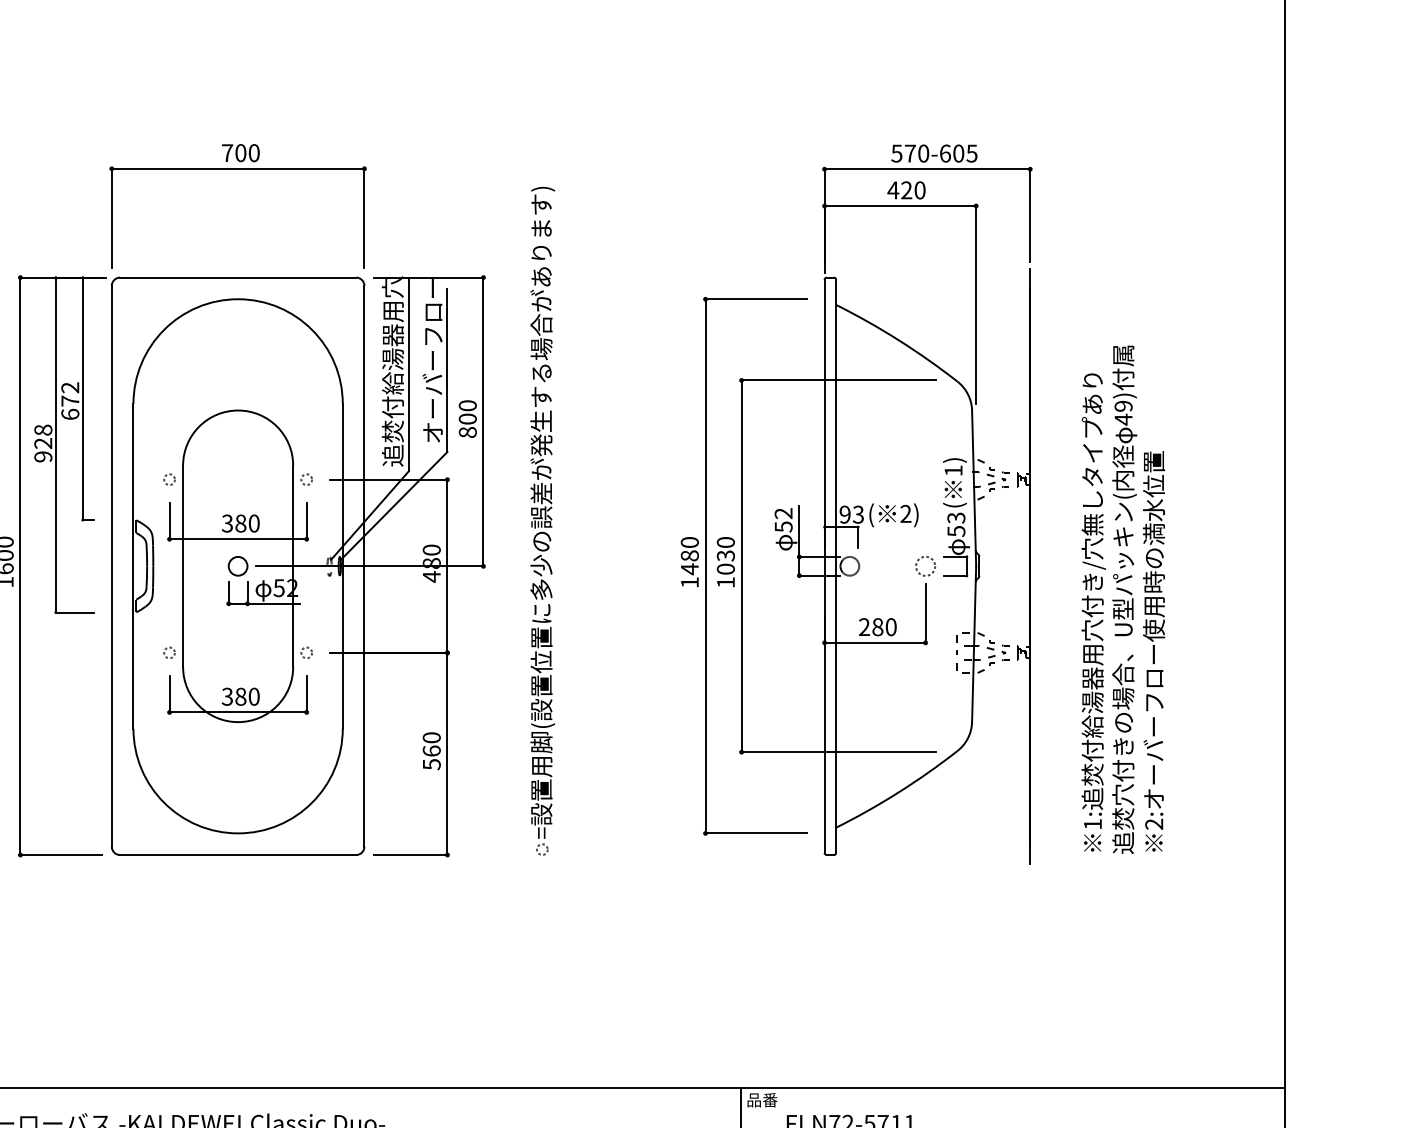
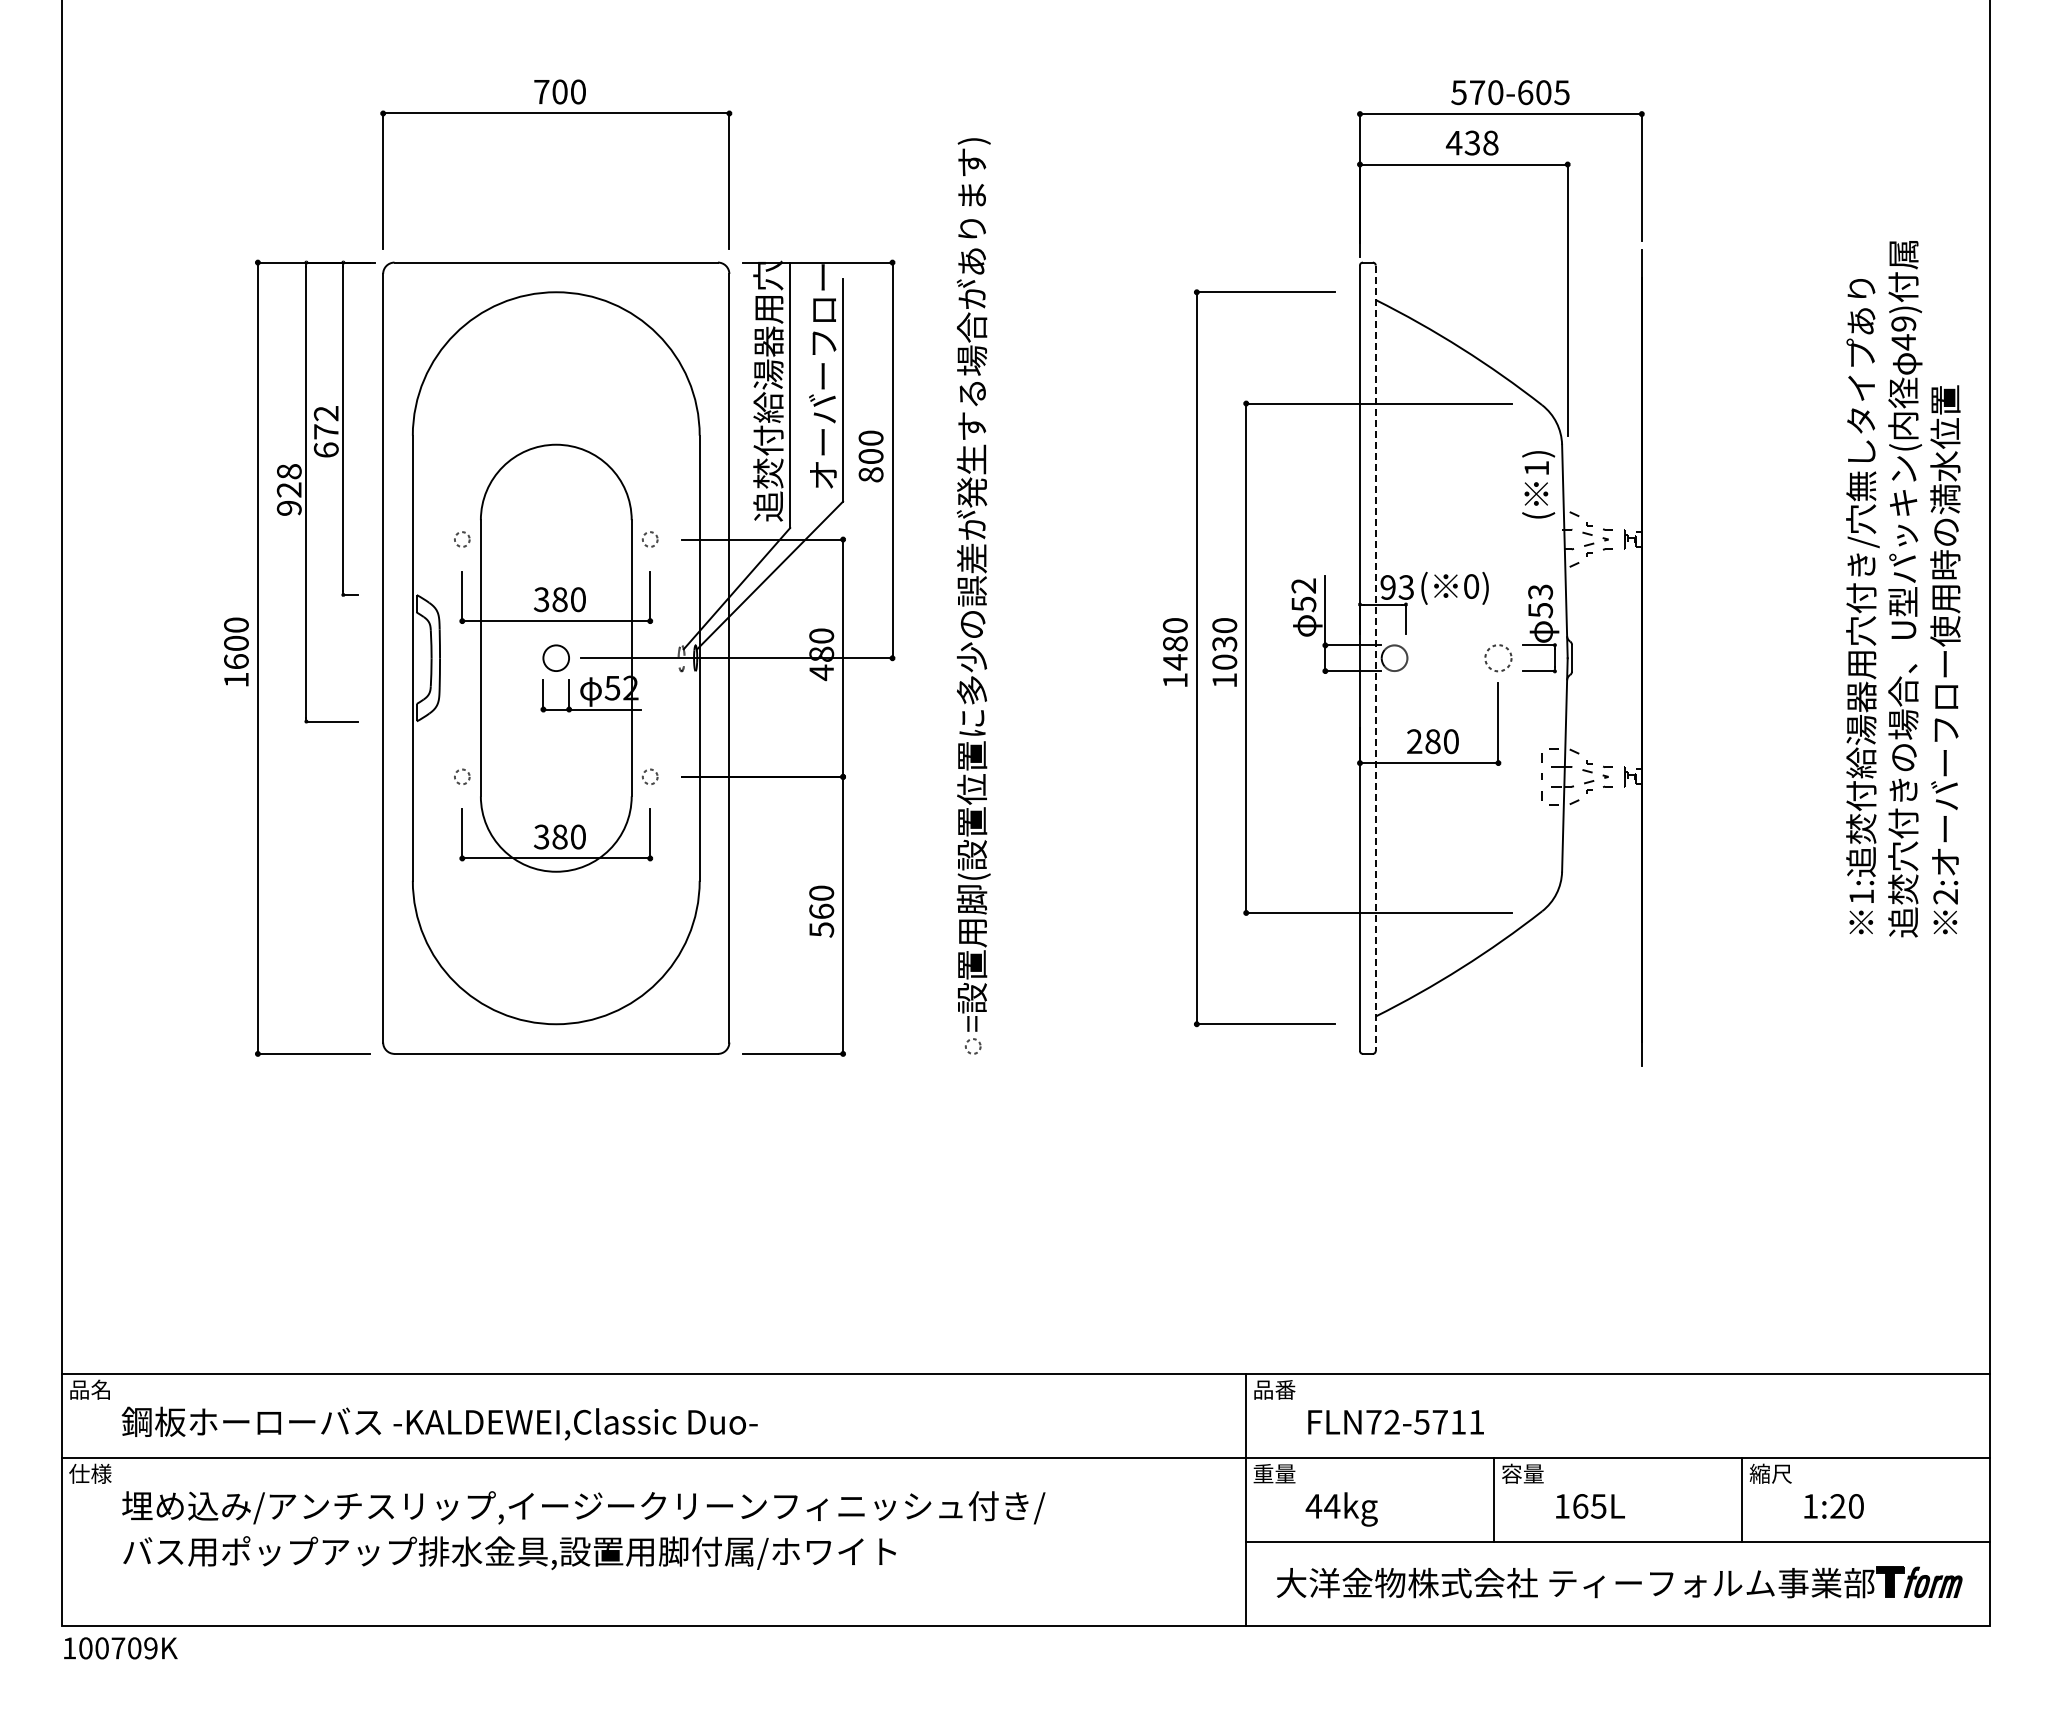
text: (913, 190) -> (1481, 143), 420 -> 438
text: (954, 482) -> (1538, 484), moved
text: (905, 513) -> (1471, 586), 2) -> 0)
line: (835, 566) -> (1375, 658), solid -> dashed
text: (1123, 600) -> (1903, 589), moved

